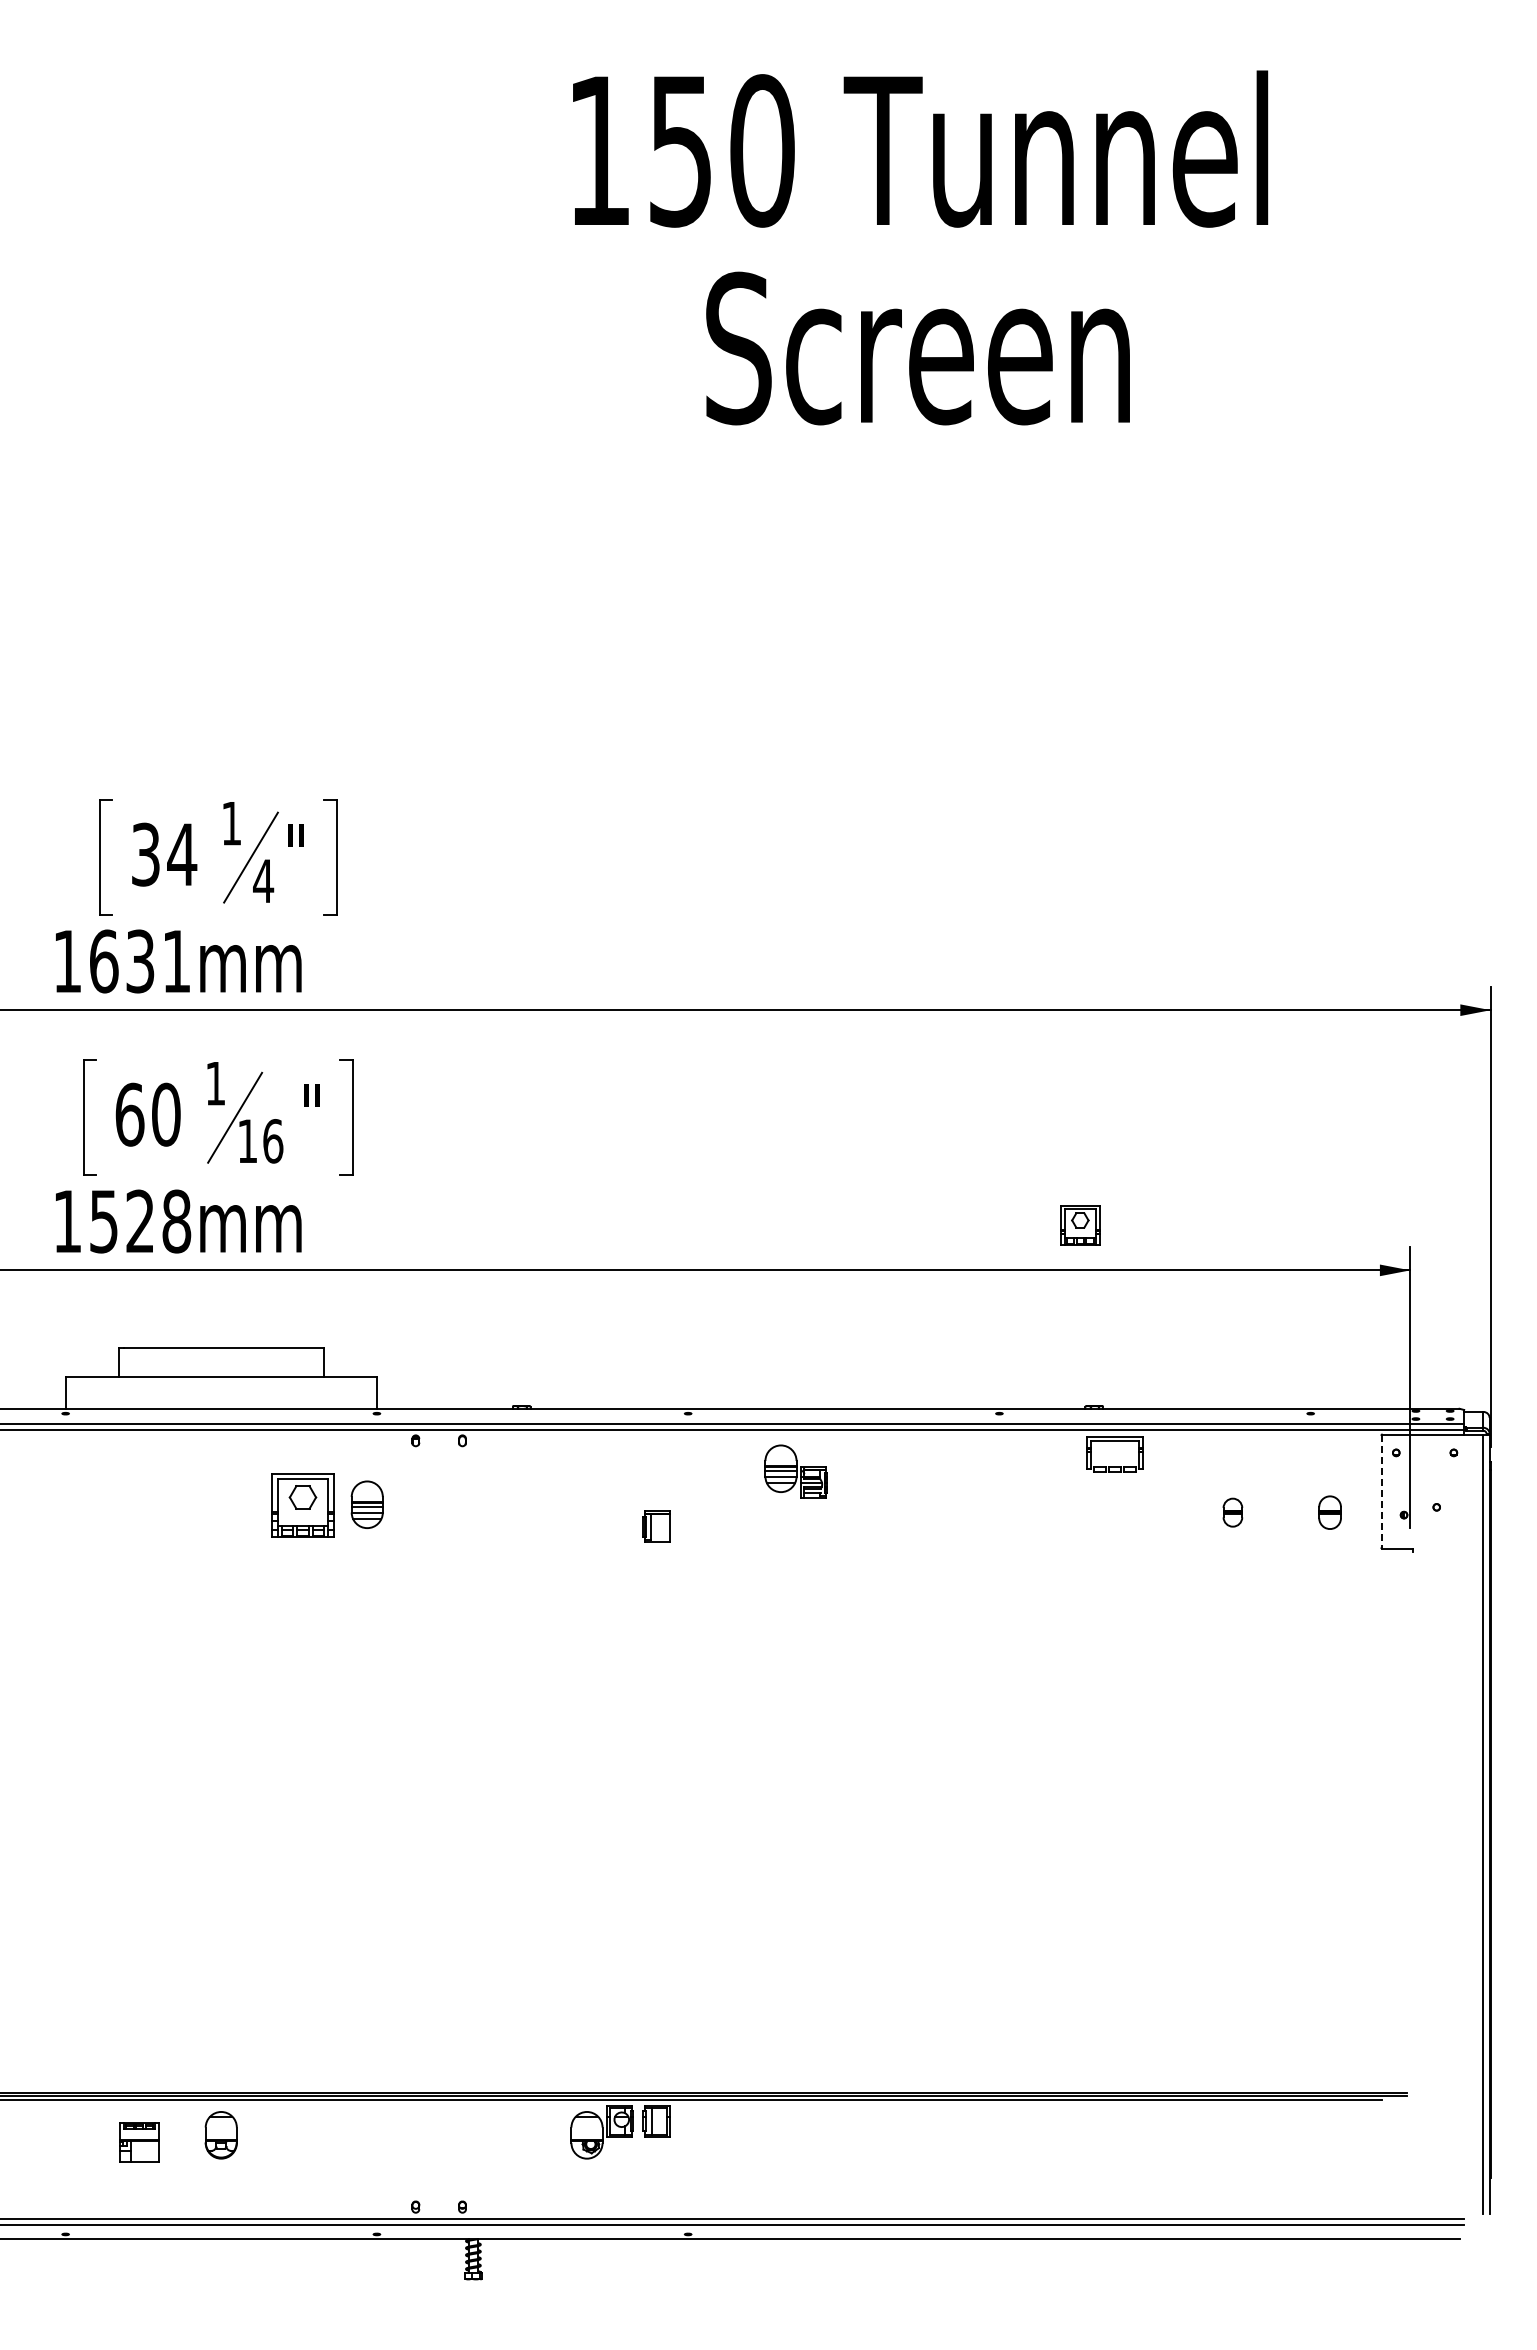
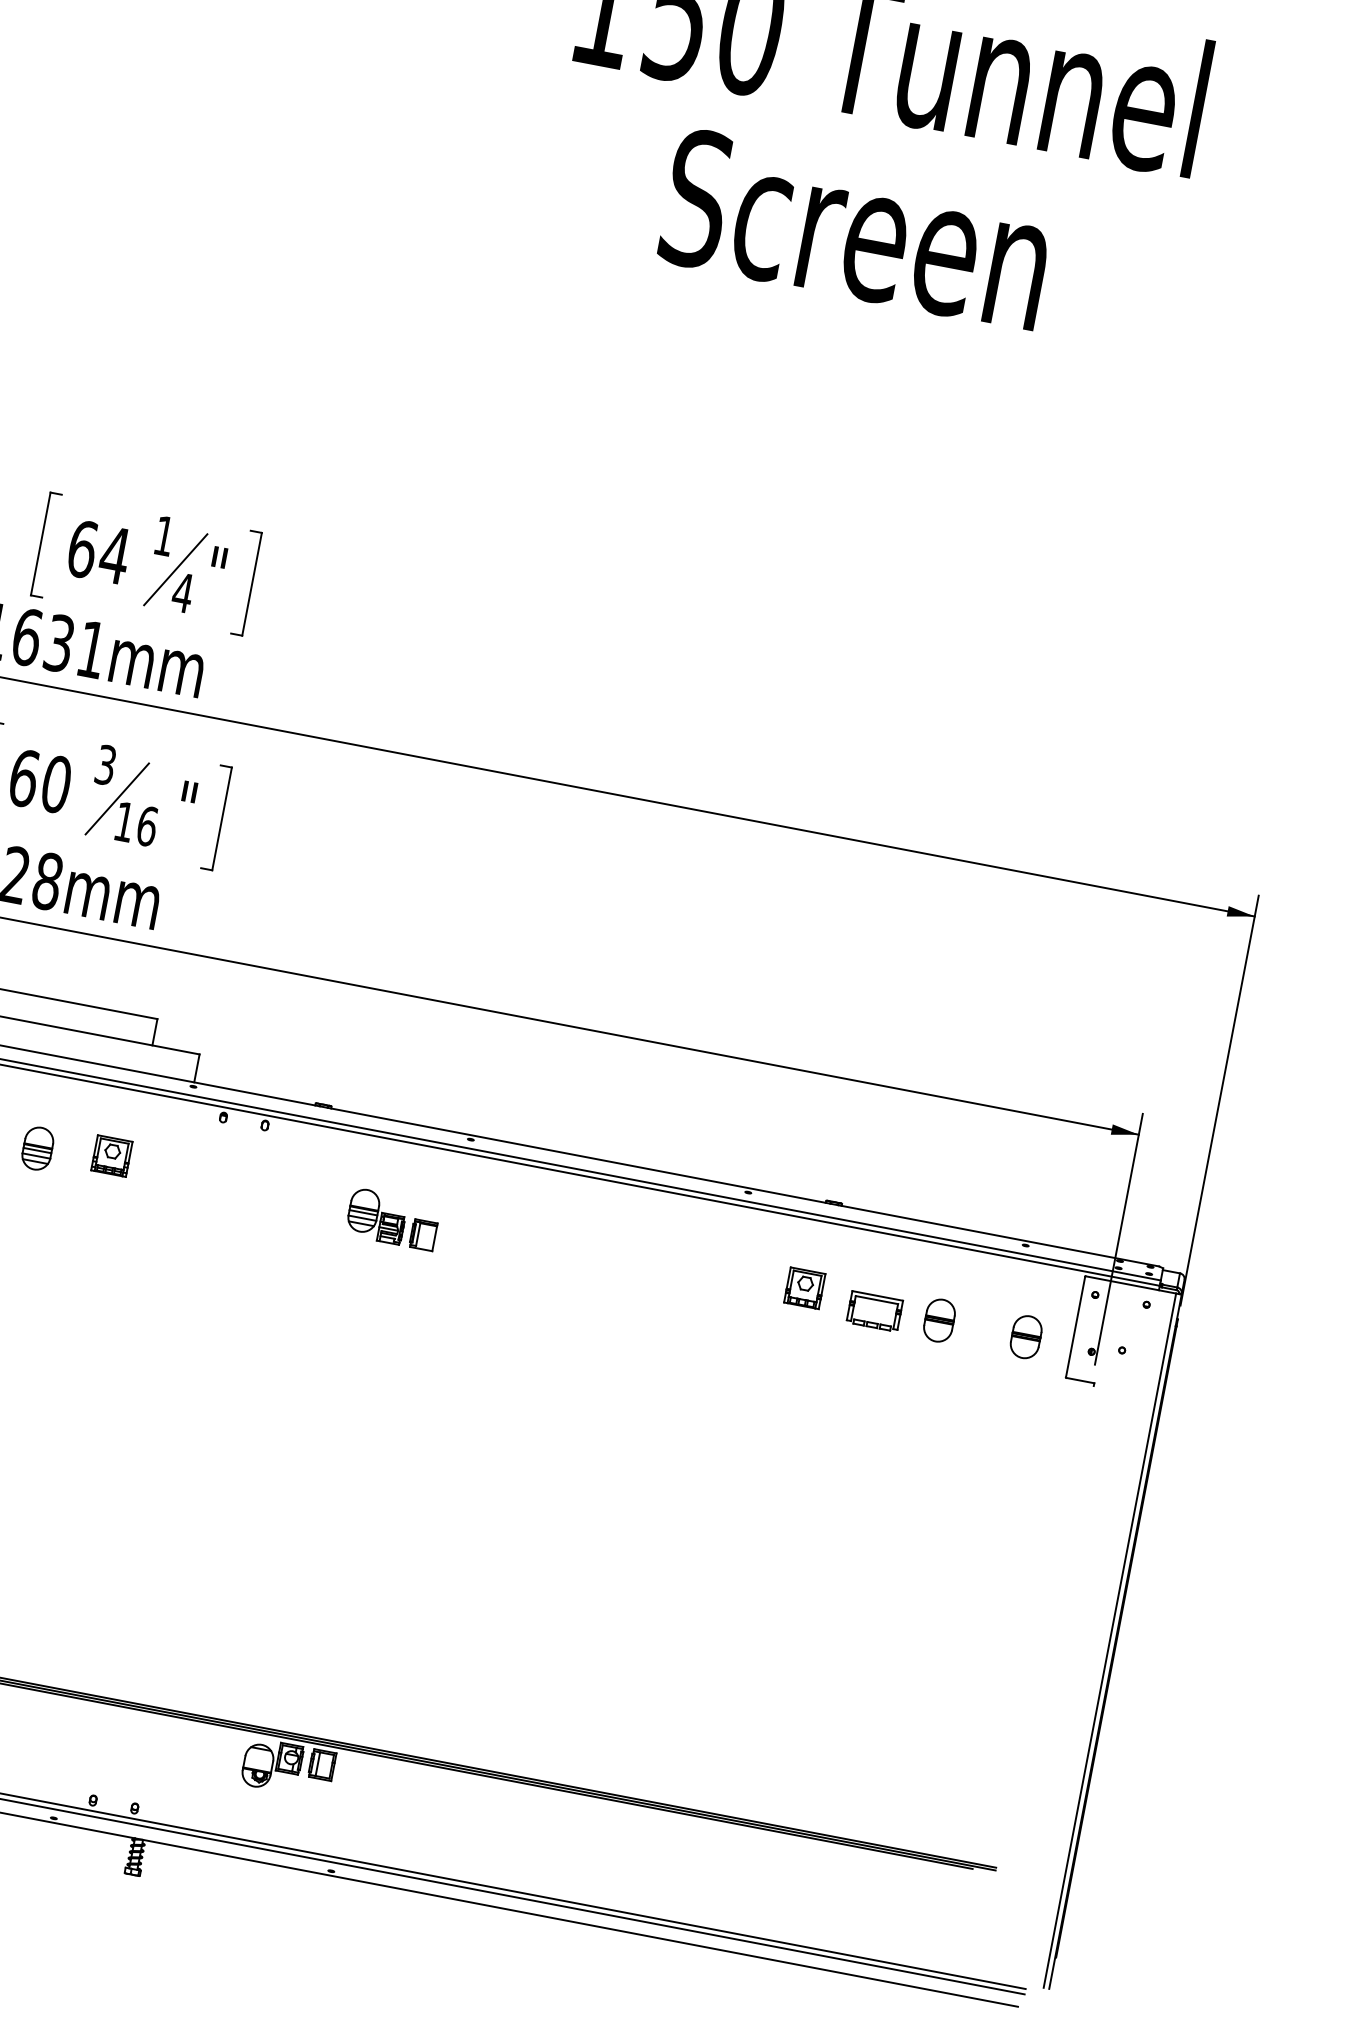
text: (145, 854) -> (82, 549), 34 -> 64
text: (215, 1083) -> (105, 765), 1 -> 3
part: (1080, 1225) -> (804, 1288), moved
part: (1114, 1466) -> (872, 1322), moved
part: (795, 1471) -> (376, 1215), moved
line: (1381, 1491) -> (1075, 1326), dashed -> solid
part: (366, 1504) -> (37, 1148), moved
part: (302, 1505) -> (111, 1155), size x0.62
part: (1232, 1512) -> (939, 1320), size x1.67
part: (1329, 1512) -> (1025, 1336), size x1.43

